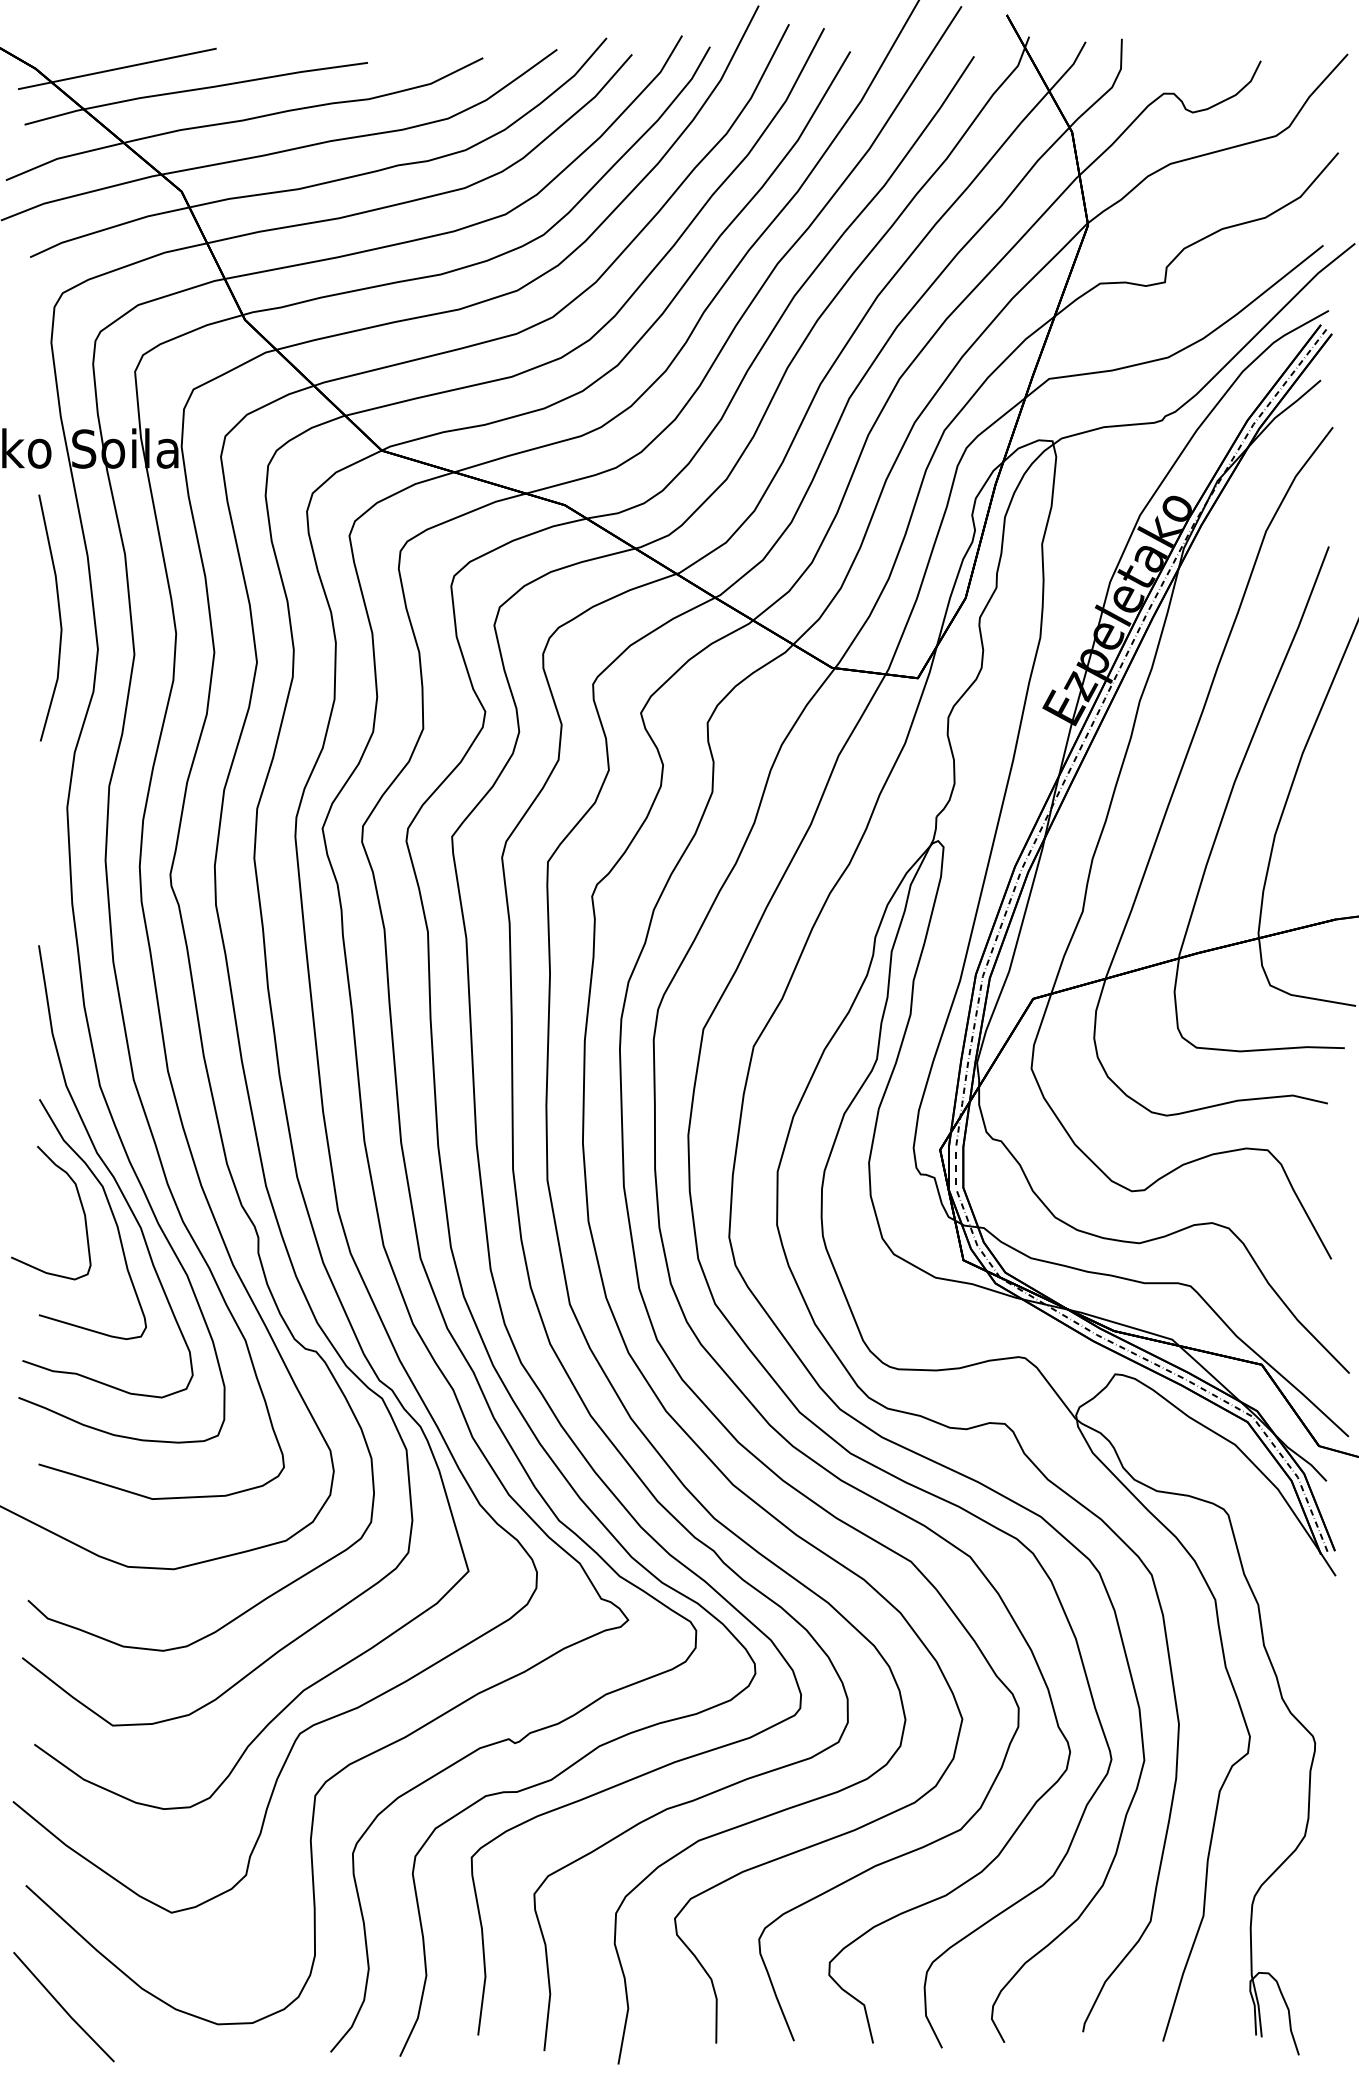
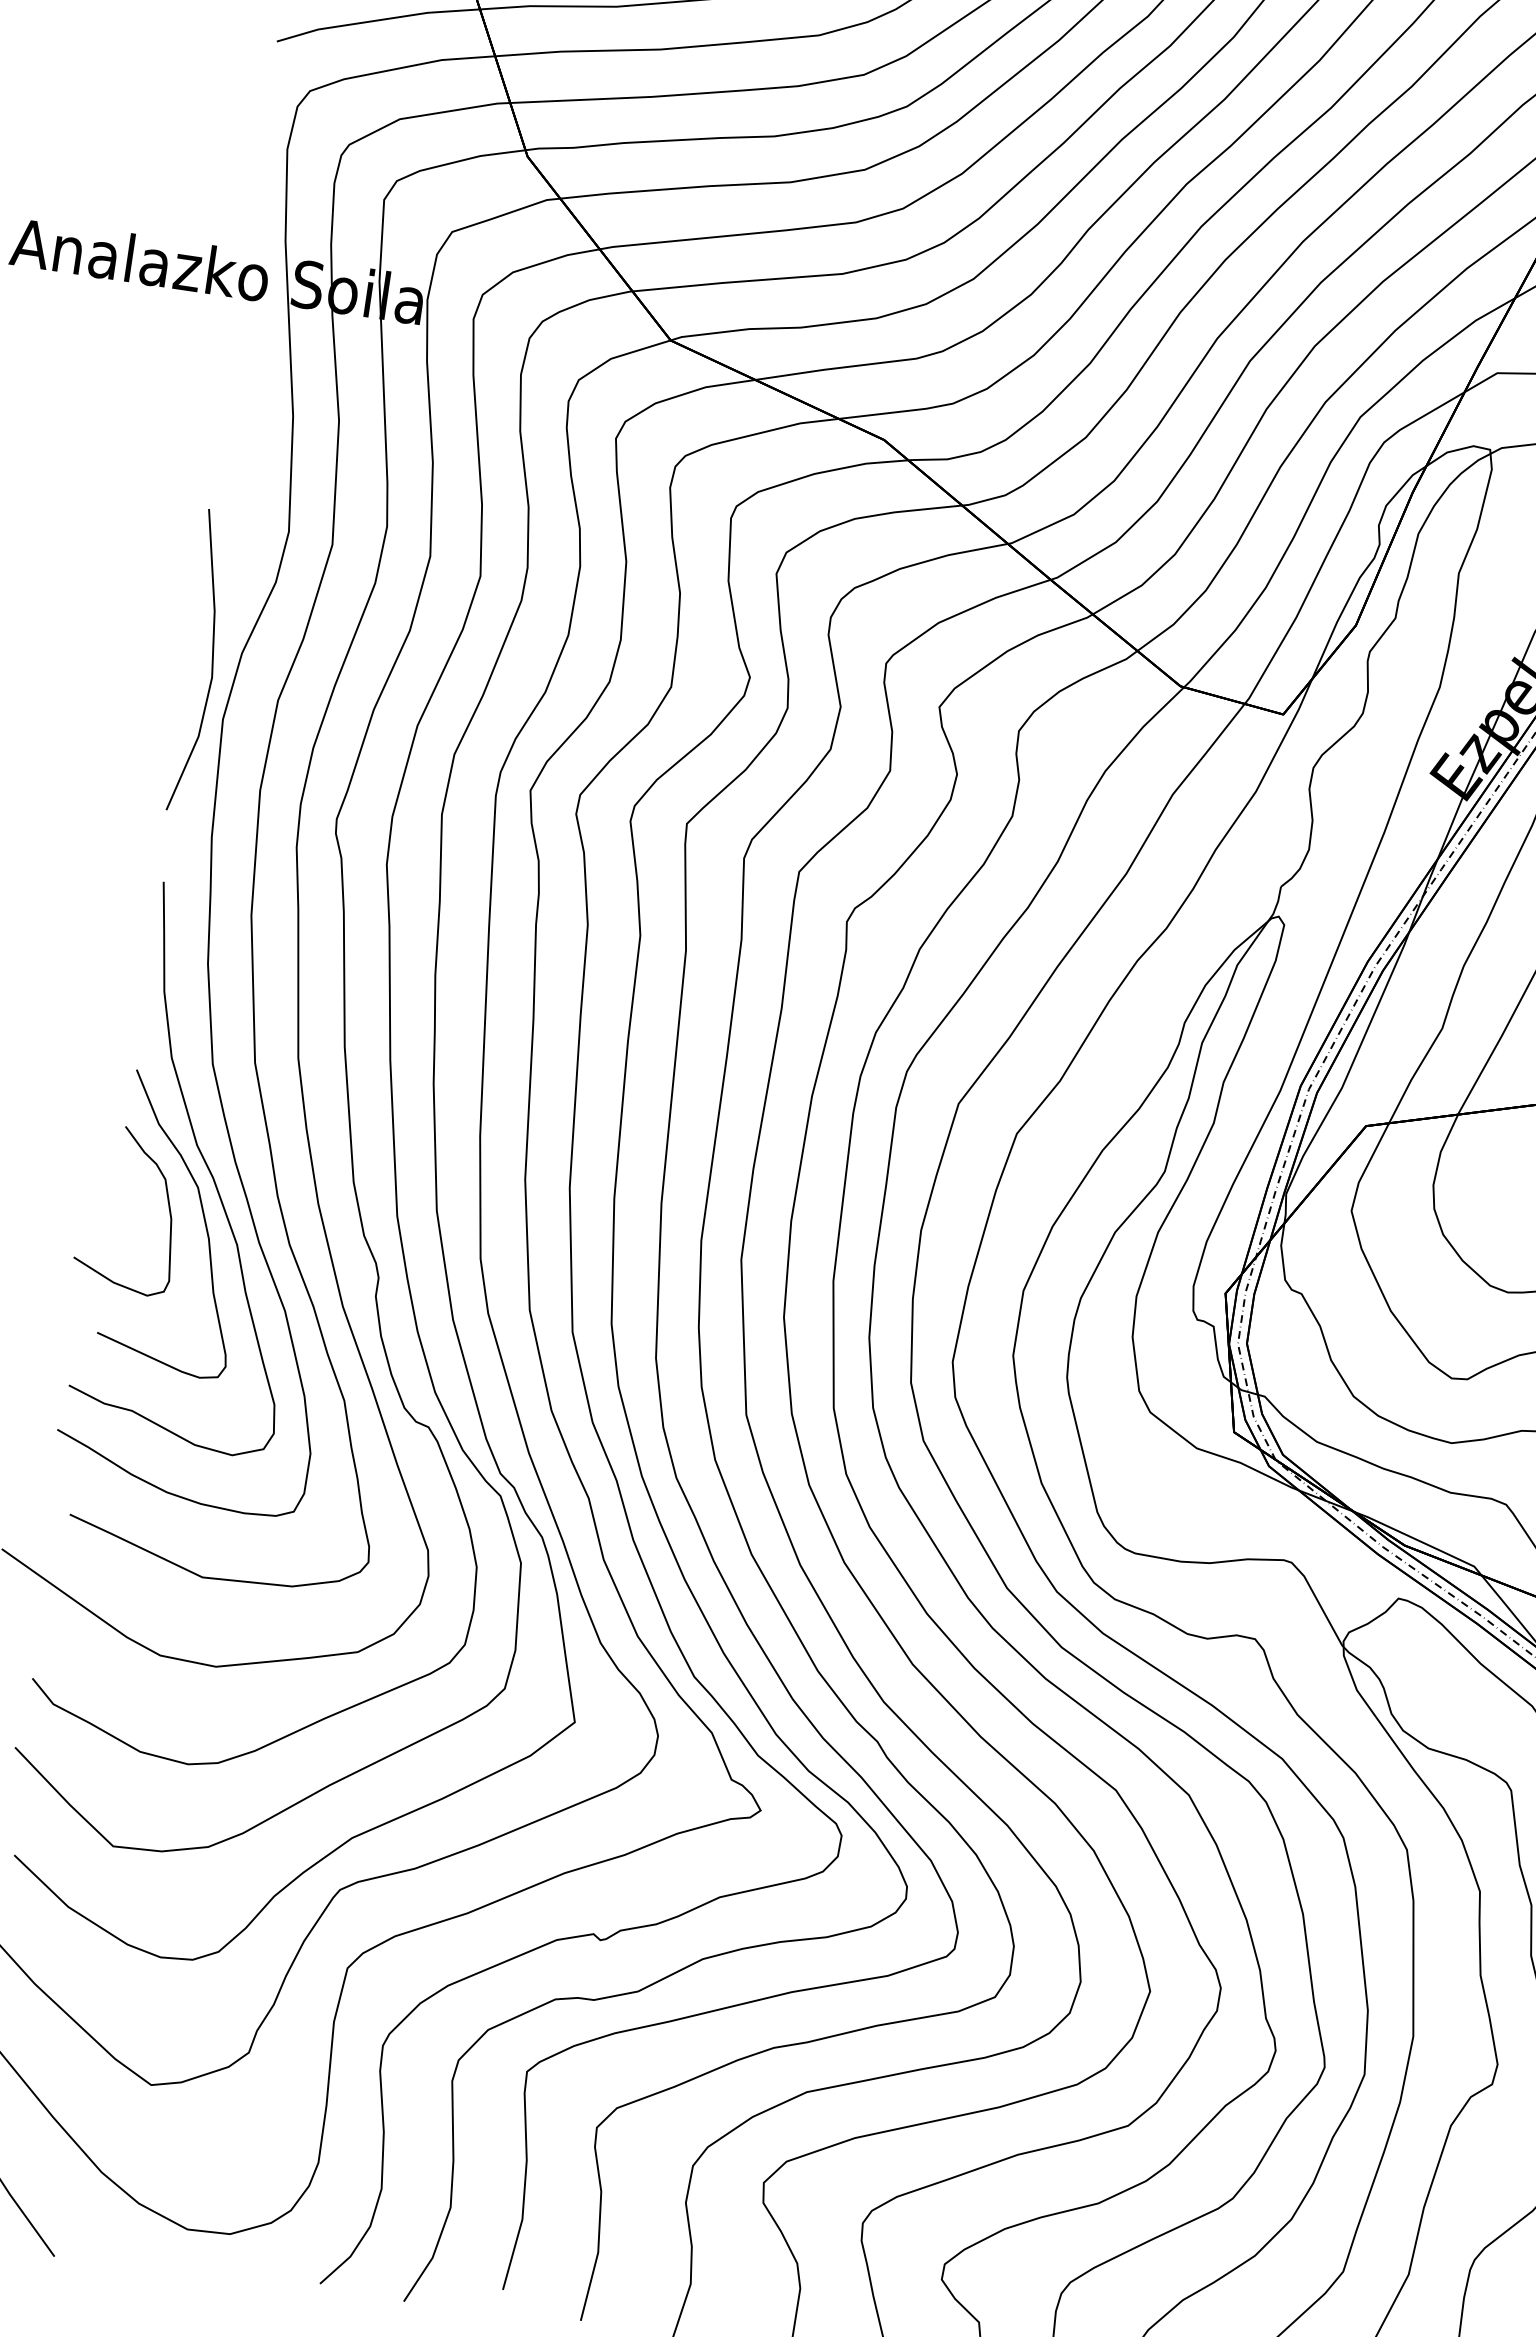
line: (59, 617) -> (211, 662), moved

